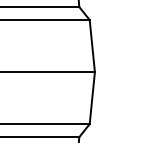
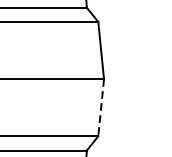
line: (92, 98) -> (101, 108), solid -> dashed

